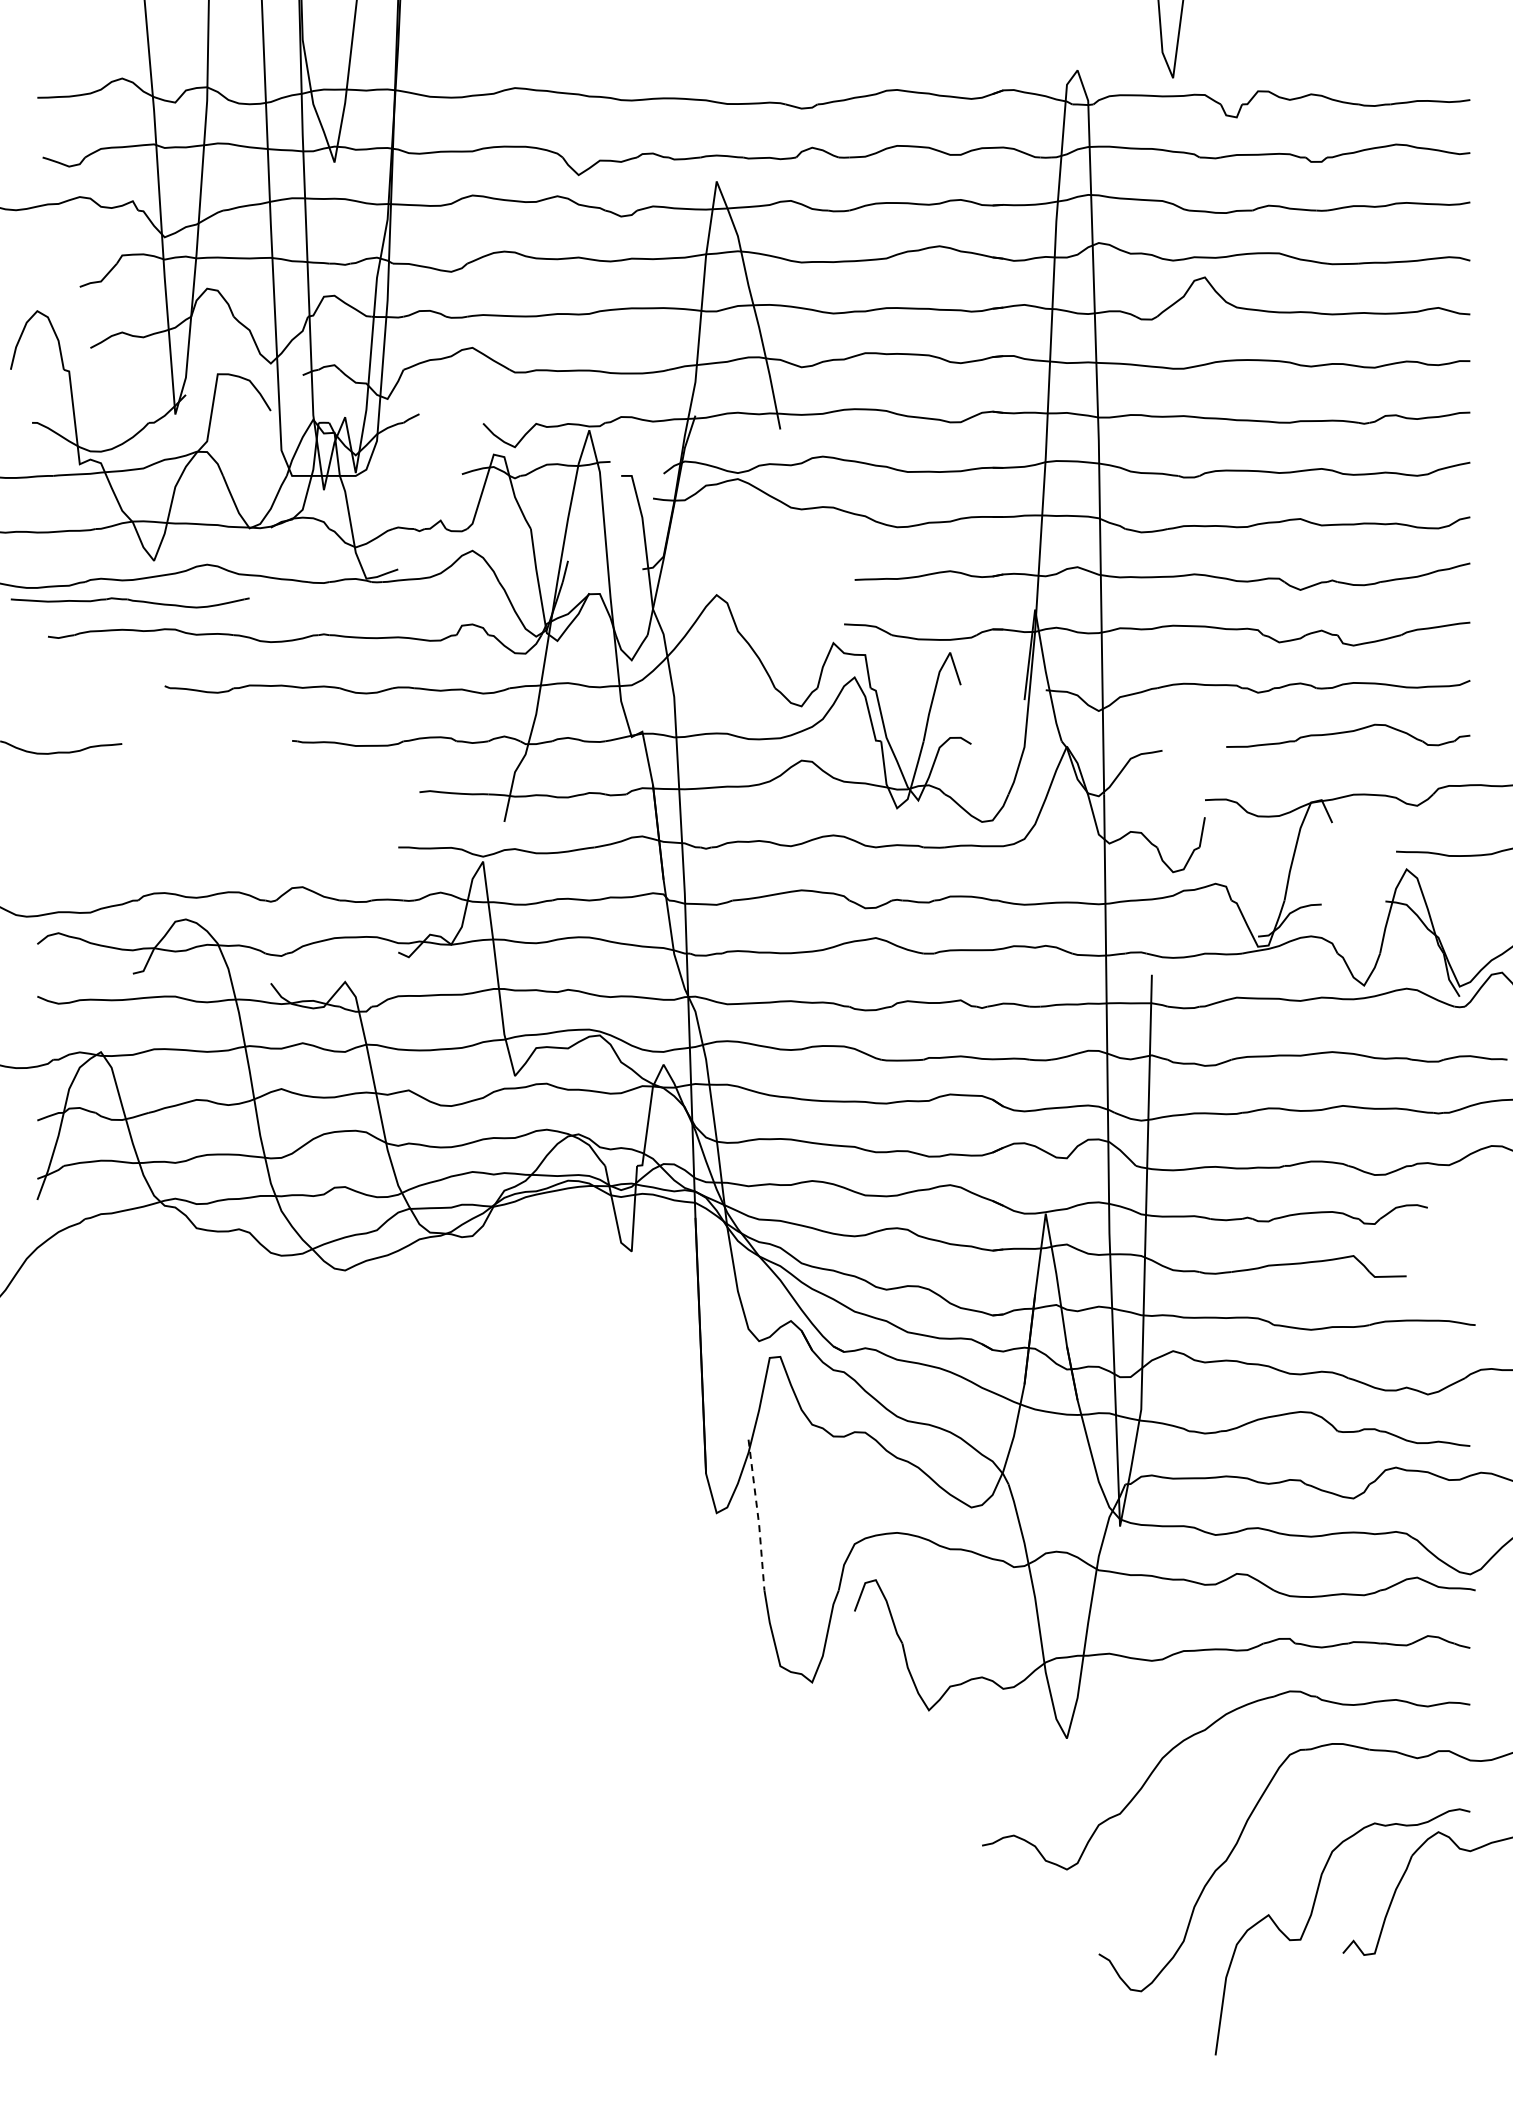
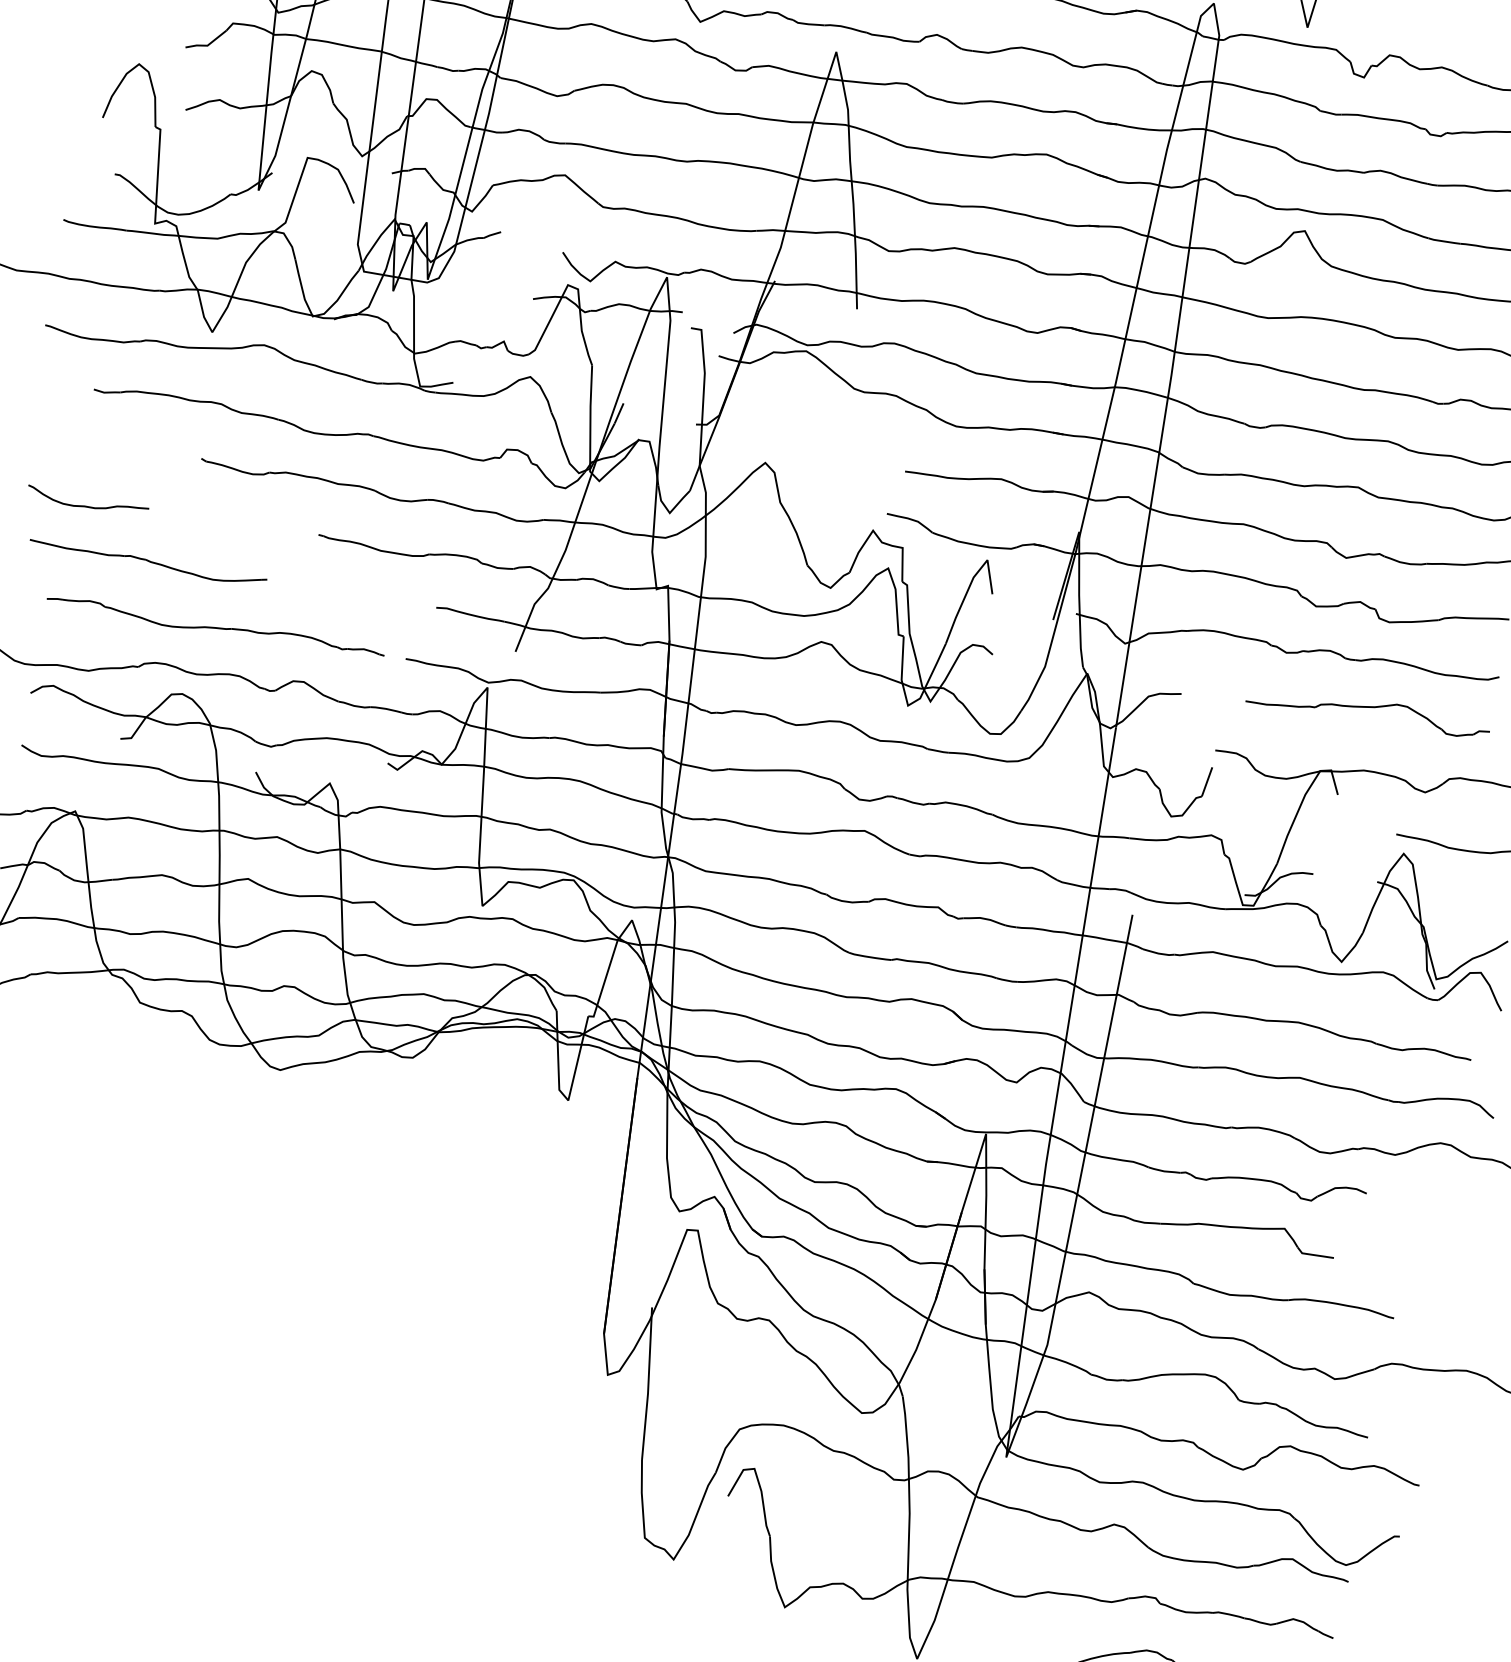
part: (129, 602) -> (147, 563), moved
part: (206, 848) -> (215, 627), added
line: (758, 1515) -> (648, 1384), dashed -> solid

